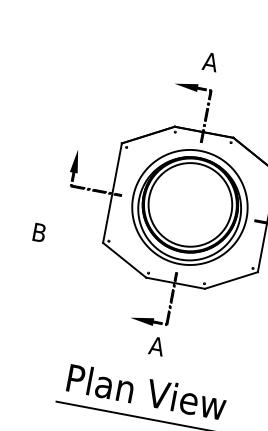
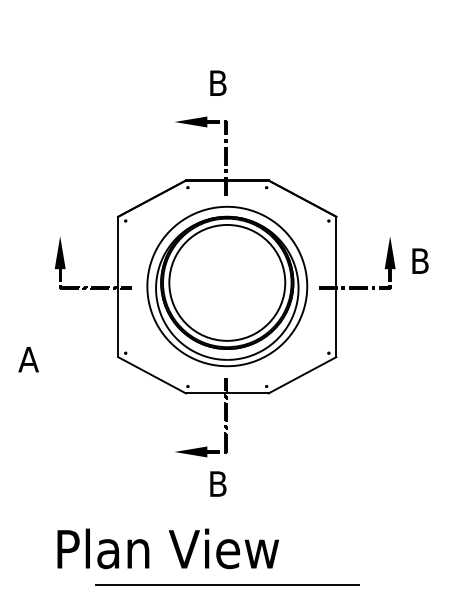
text: (210, 61) -> (217, 82), A -> B
text: (39, 232) -> (28, 359), B -> A
text: (156, 345) -> (217, 483), A -> B
text: (146, 391) -> (167, 548), moved

